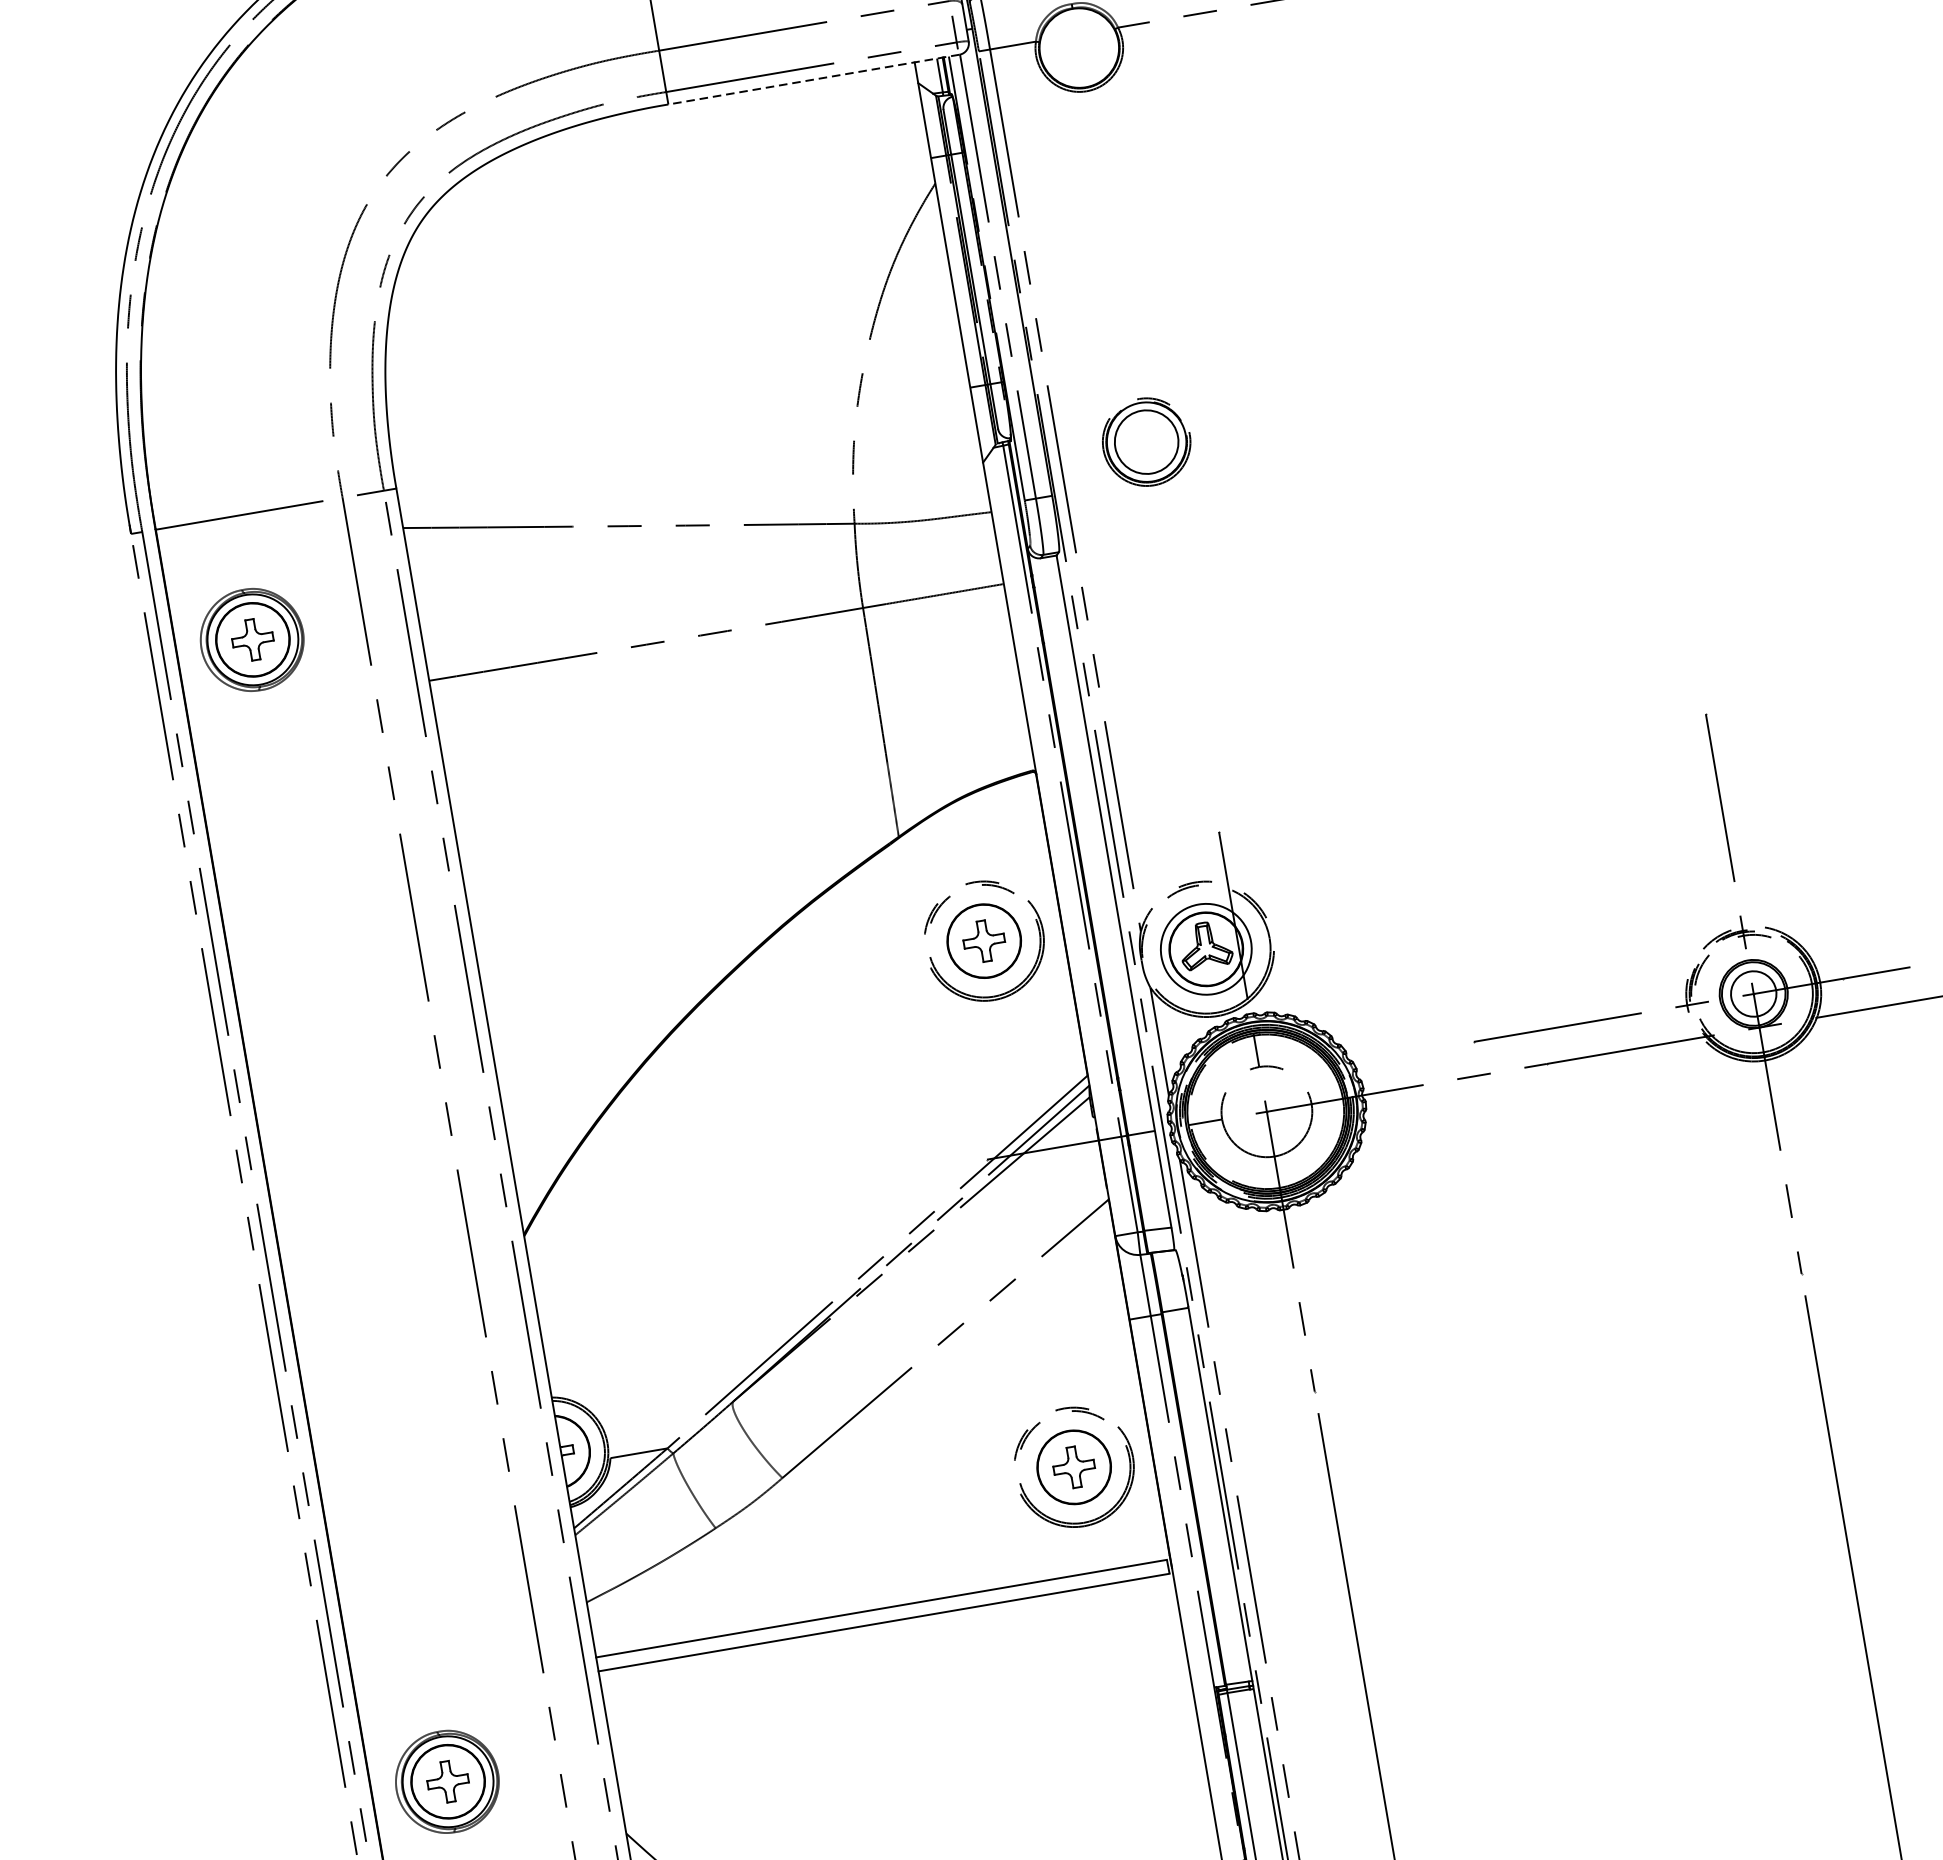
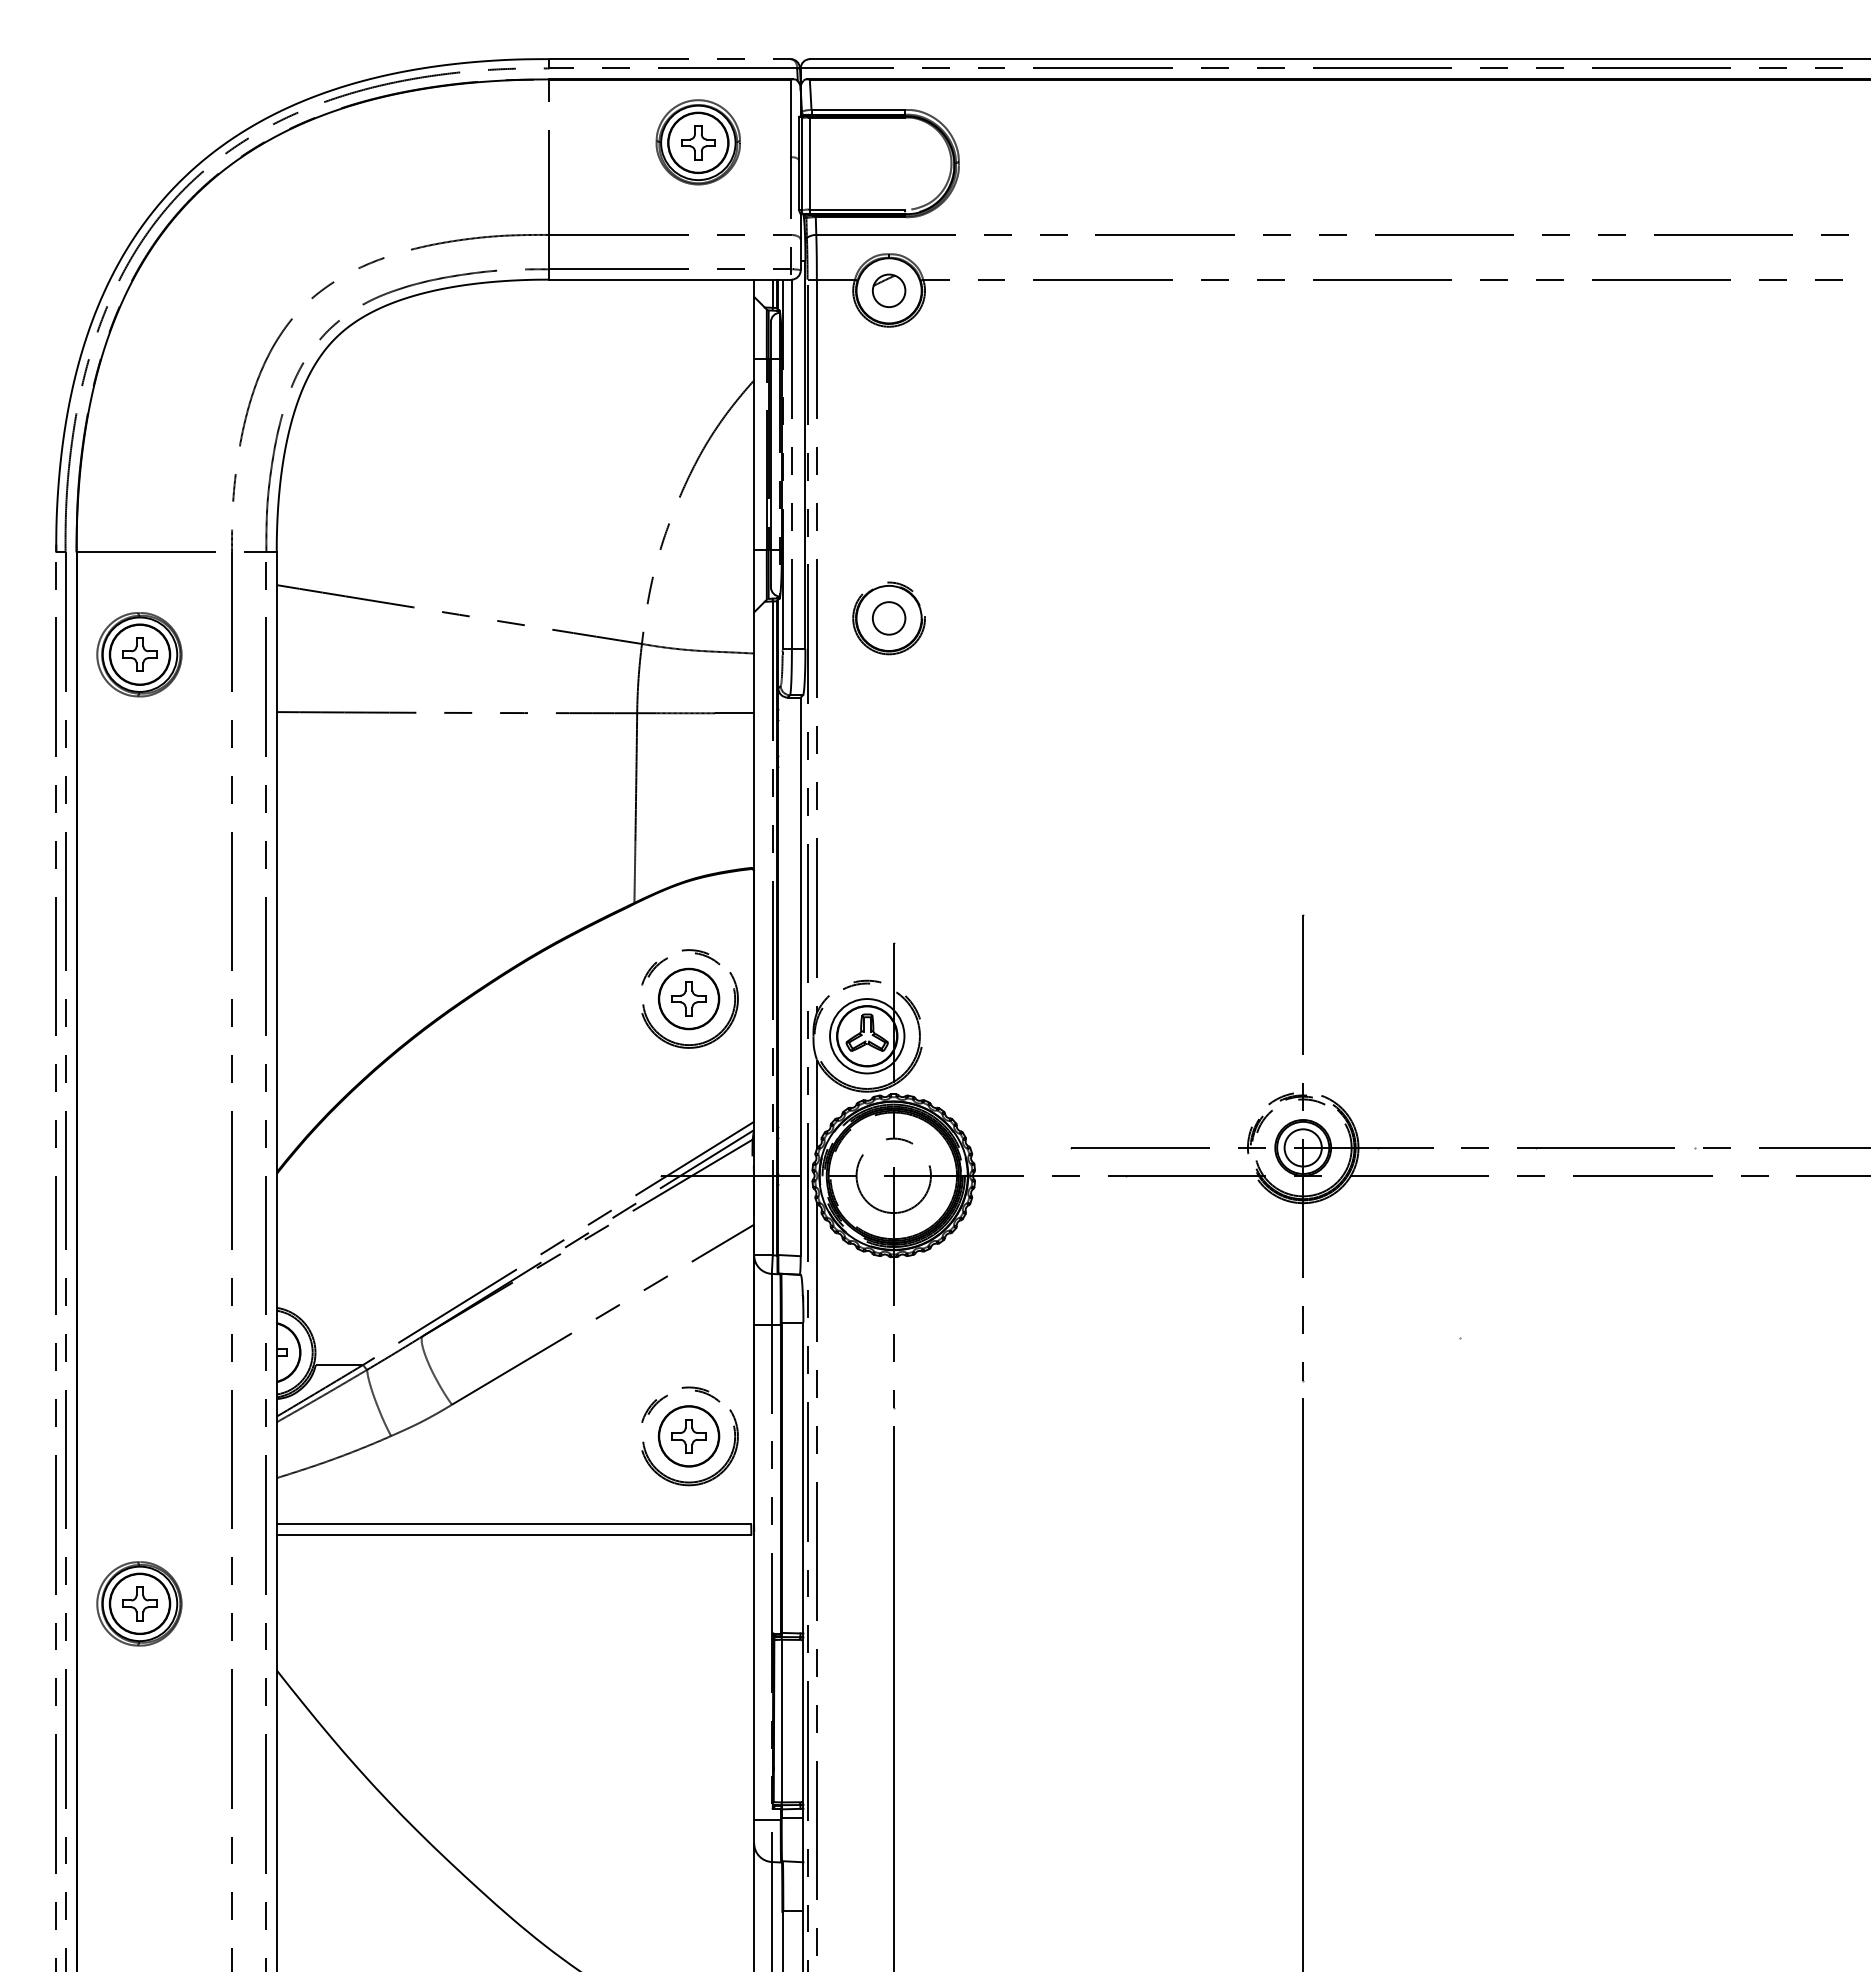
part: (1079, 47) -> (889, 290), added
line: (813, 79) -> (670, 279), dashed -> solid
circle: (1145, 442) -> (888, 618), size x0.62

